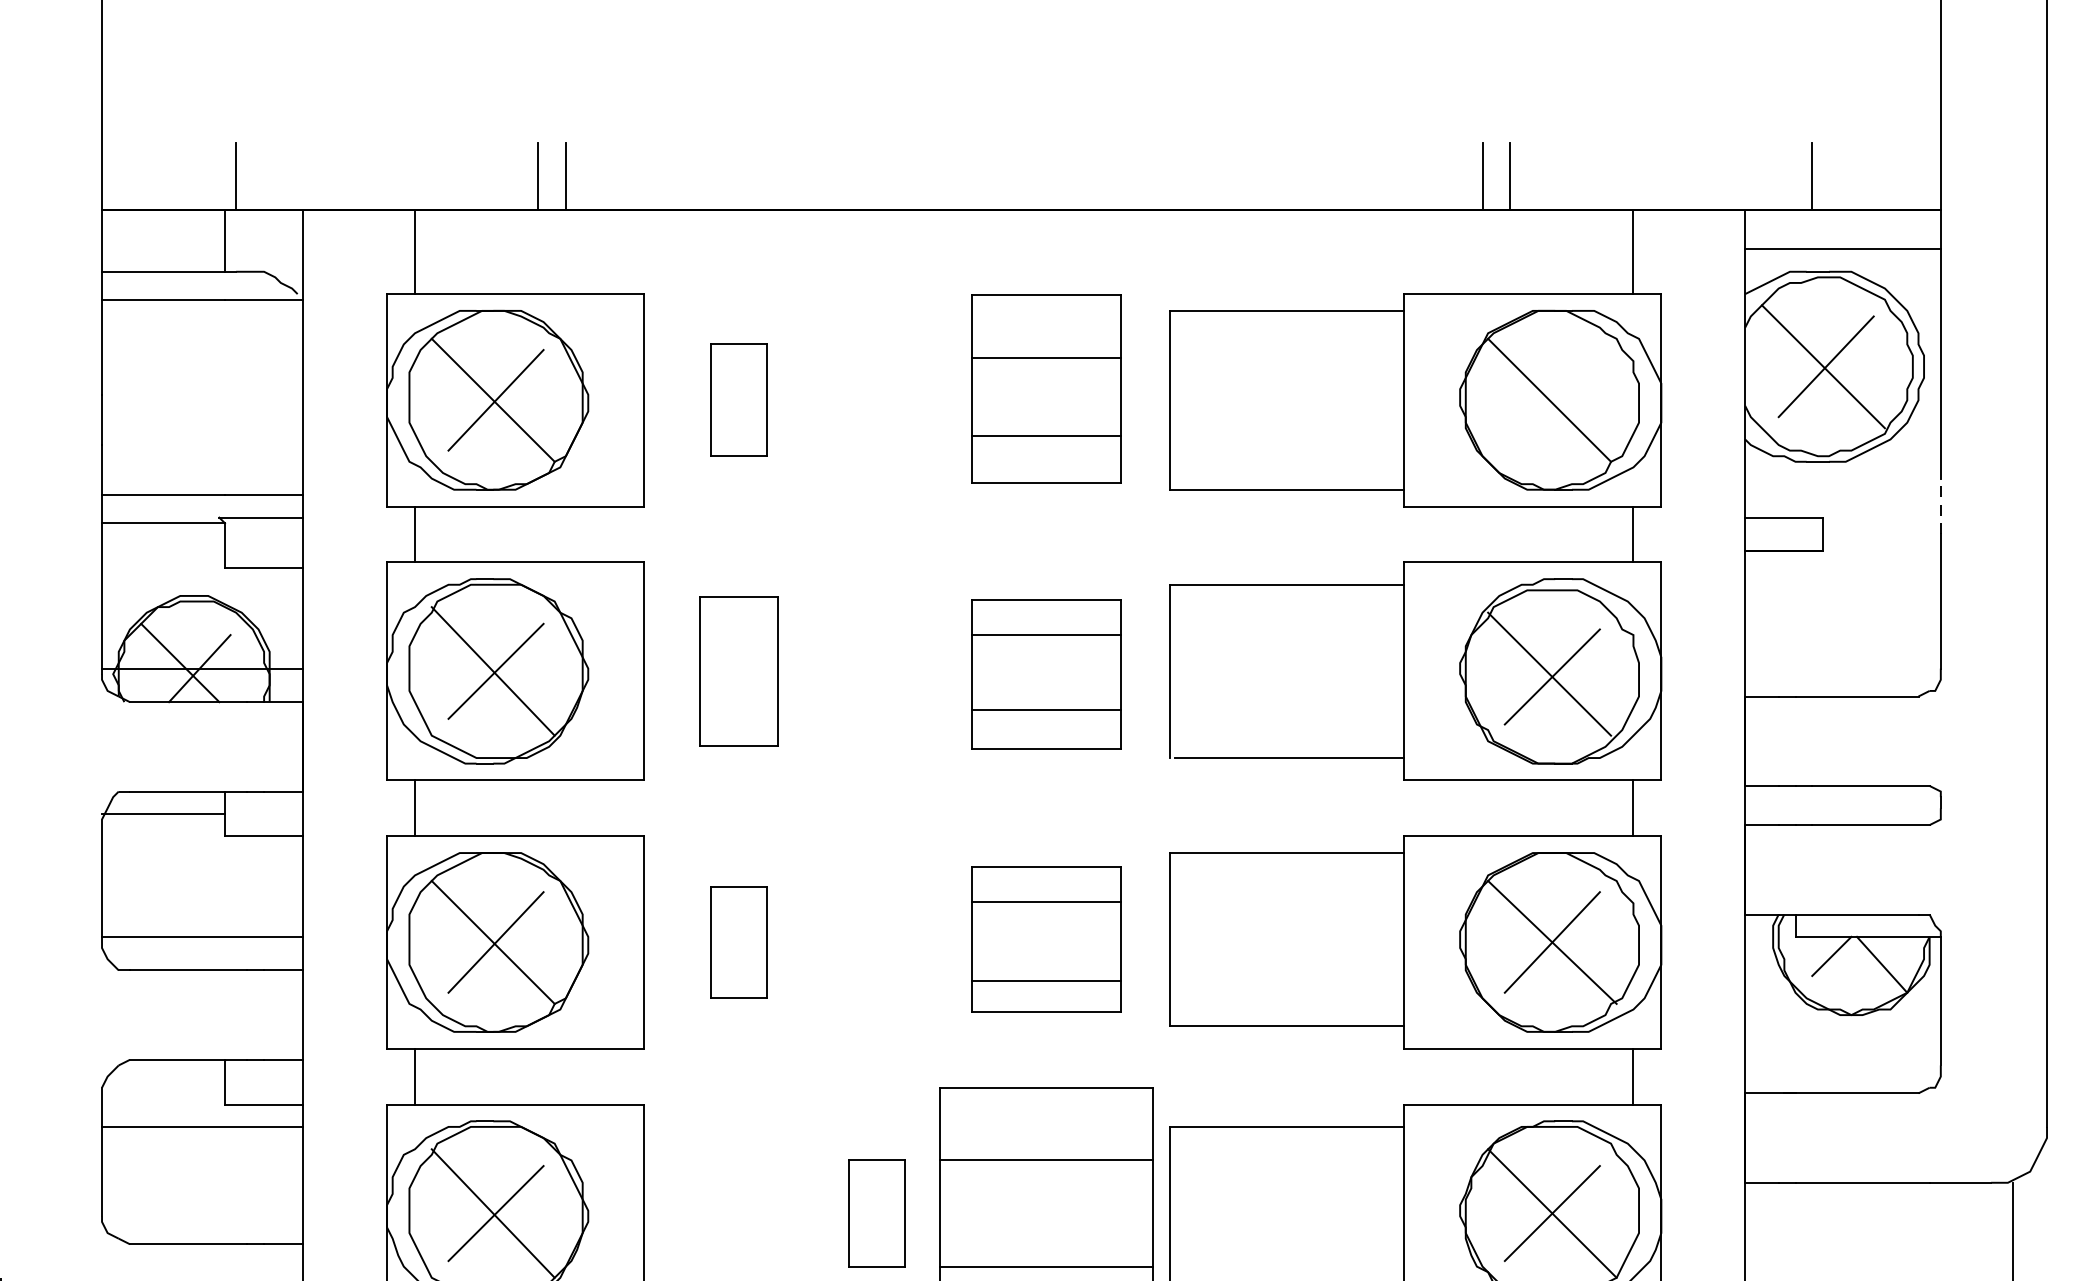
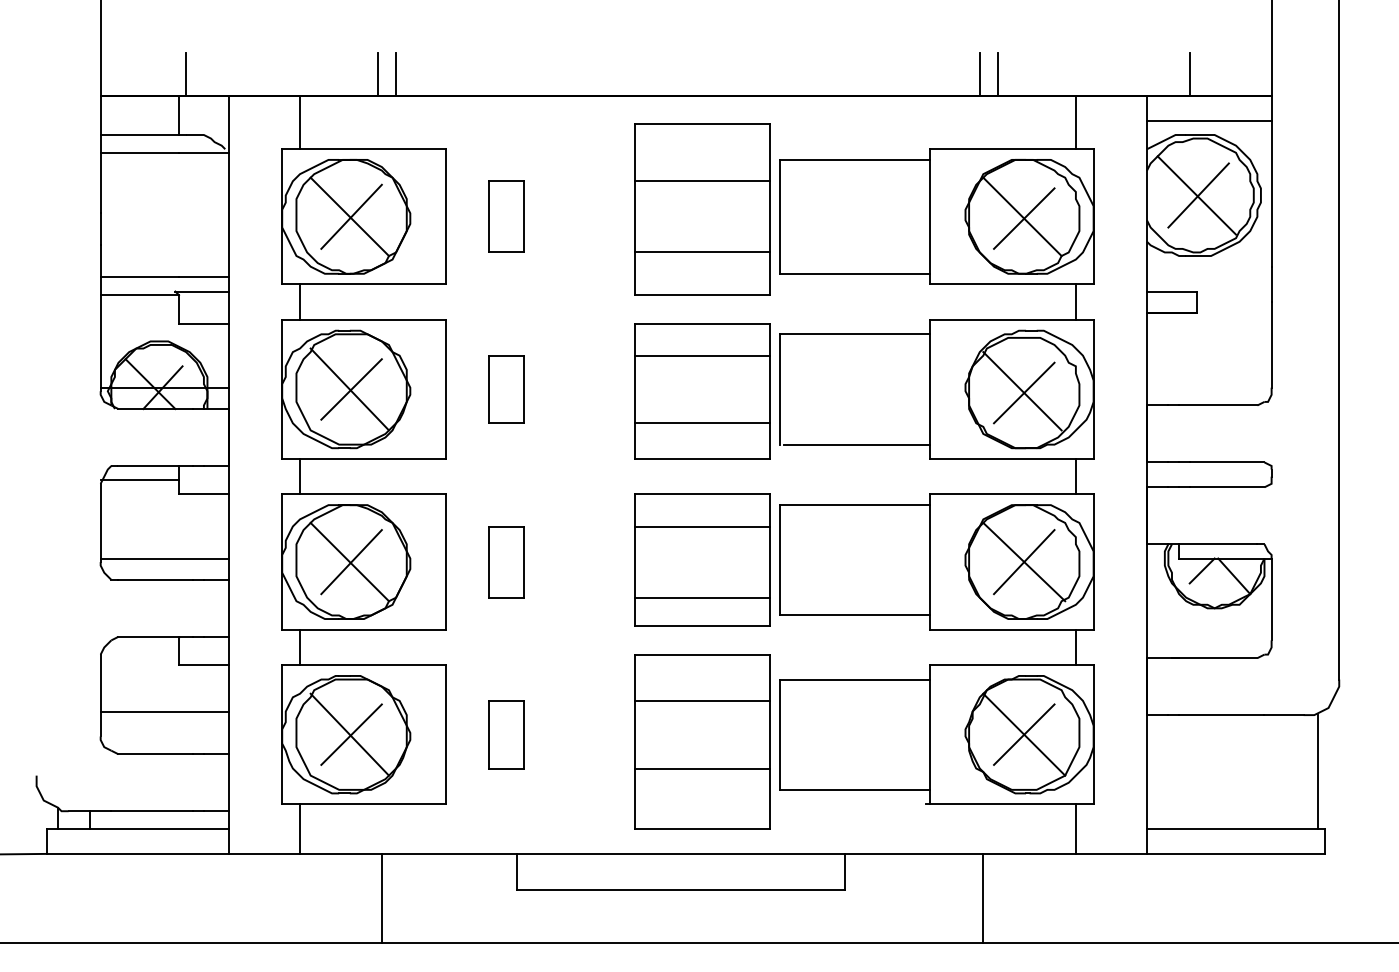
part: (1047, 388) -> (702, 209), size x1.43
line: (1552, 402) -> (1024, 218), added
line: (1940, 506) -> (1271, 284), dashed -> solid
part: (739, 671) -> (506, 389), size x0.71
part: (1047, 674) -> (702, 391), size x1.43
part: (1047, 938) -> (702, 559), size x1.43
line: (202, 1126) -> (164, 711), moved
part: (877, 1213) -> (506, 734), moved

